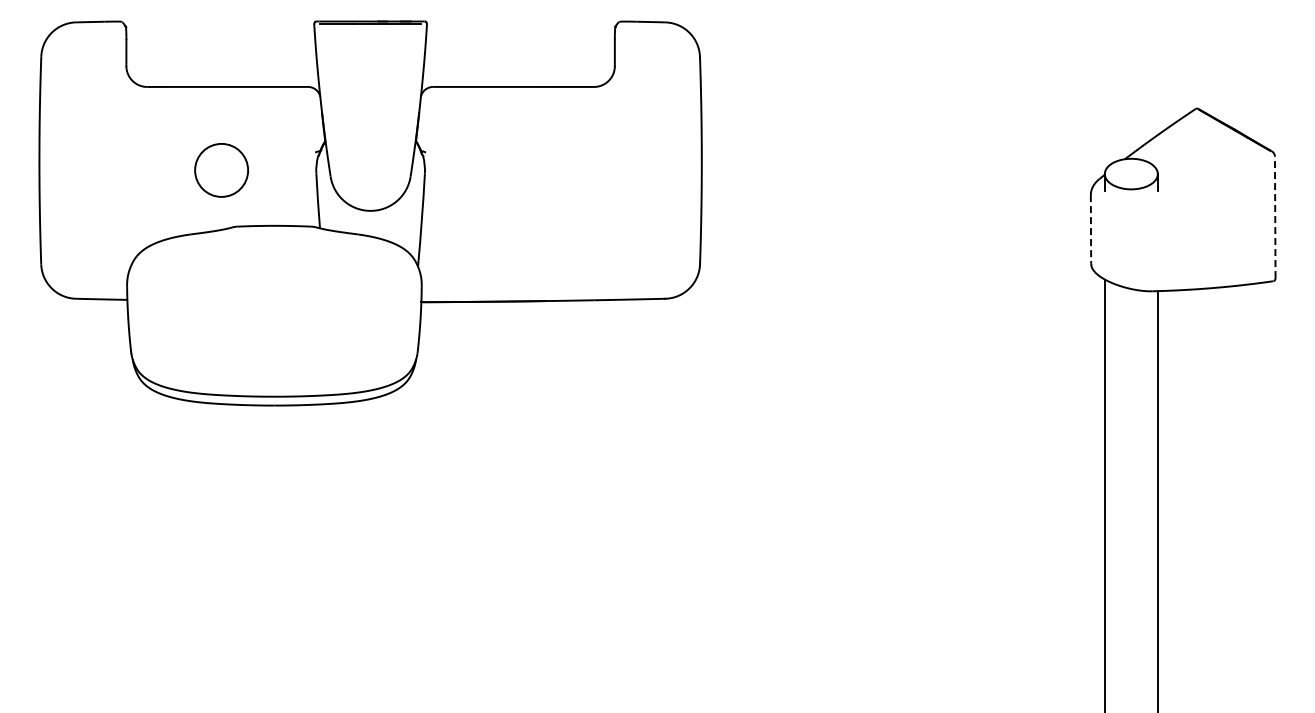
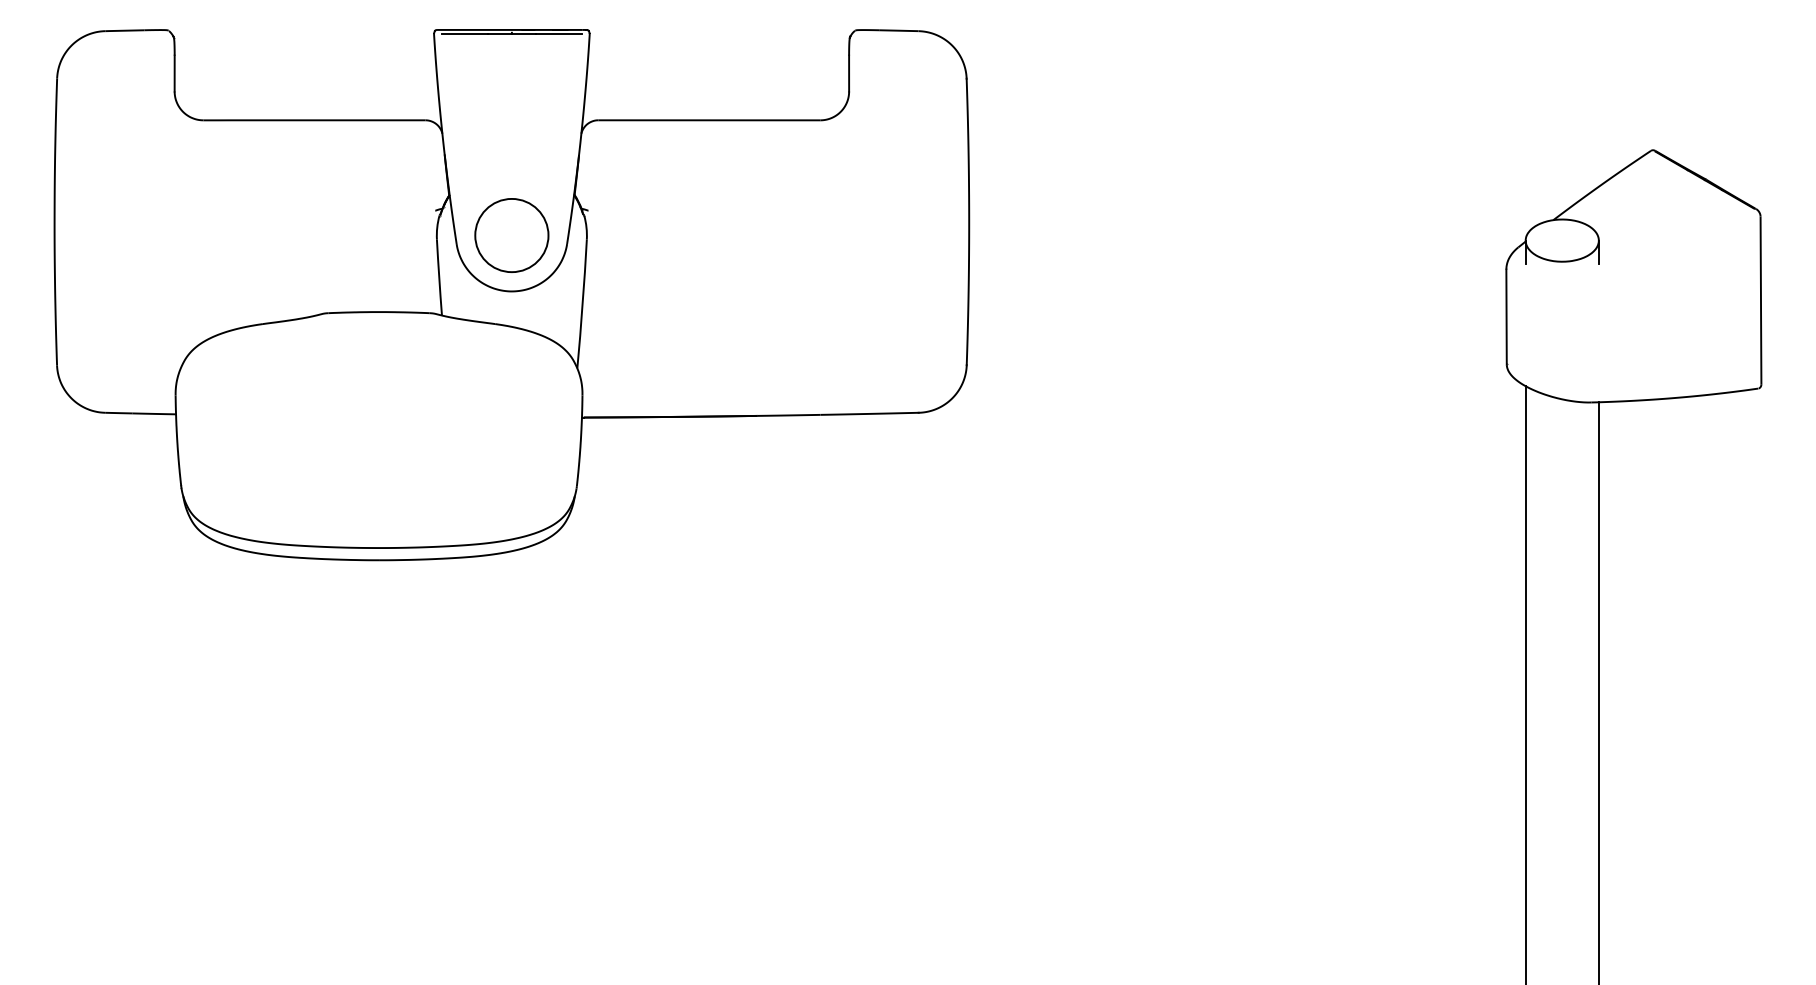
circle: (221, 170) -> (511, 235), moved
line: (1275, 217) -> (1761, 300), dashed -> solid
line: (1091, 229) -> (1507, 317), dashed -> solid

